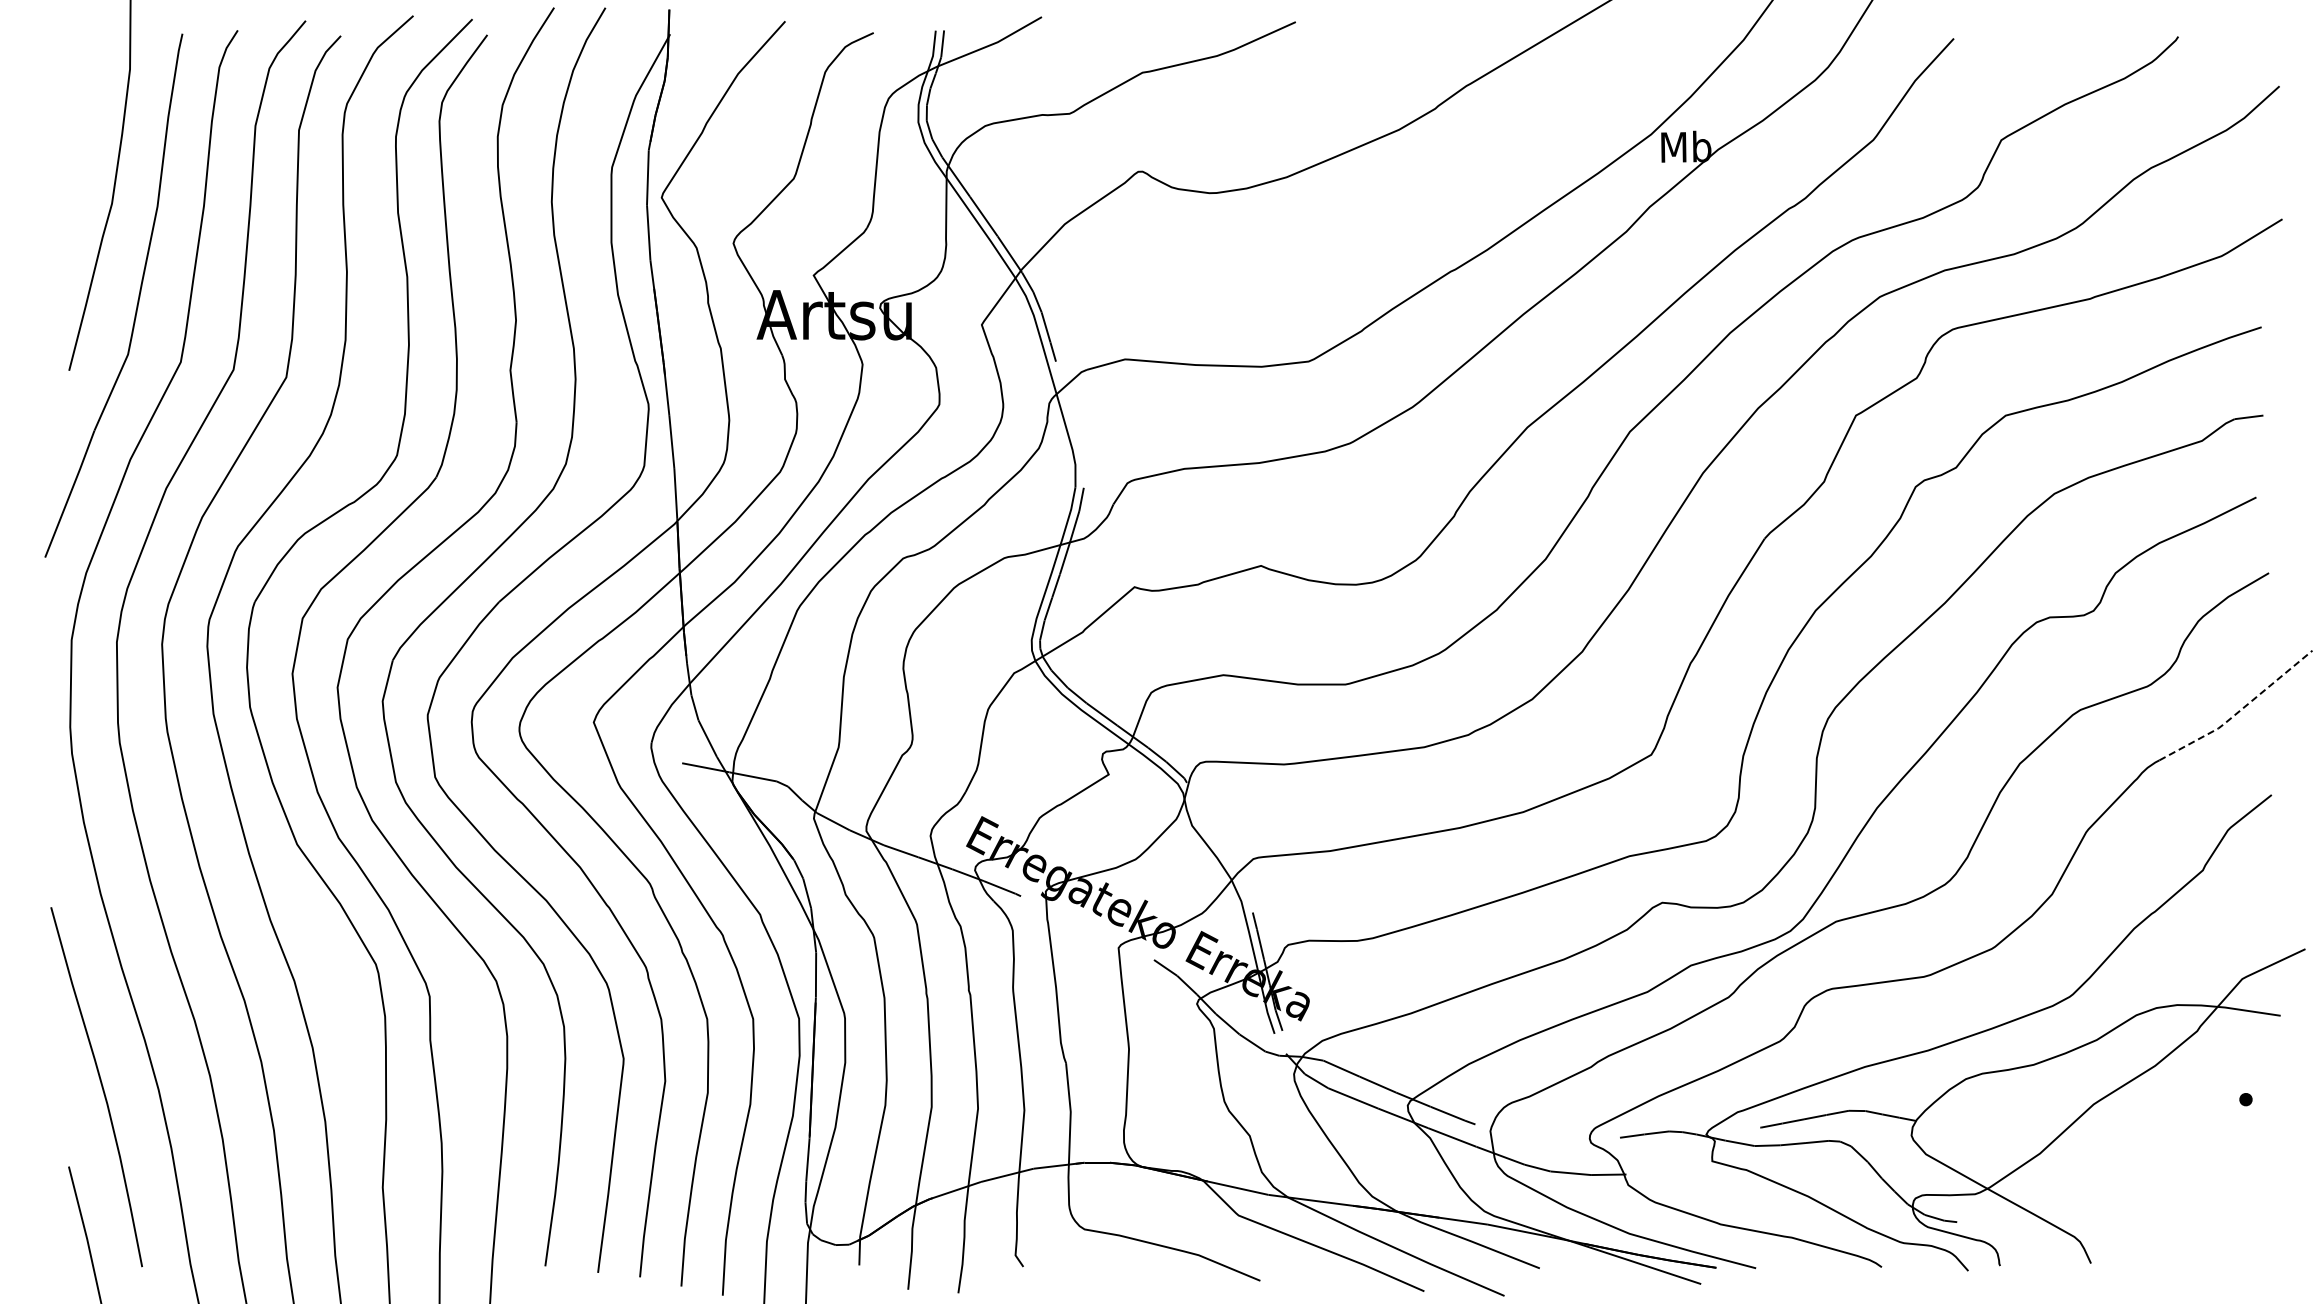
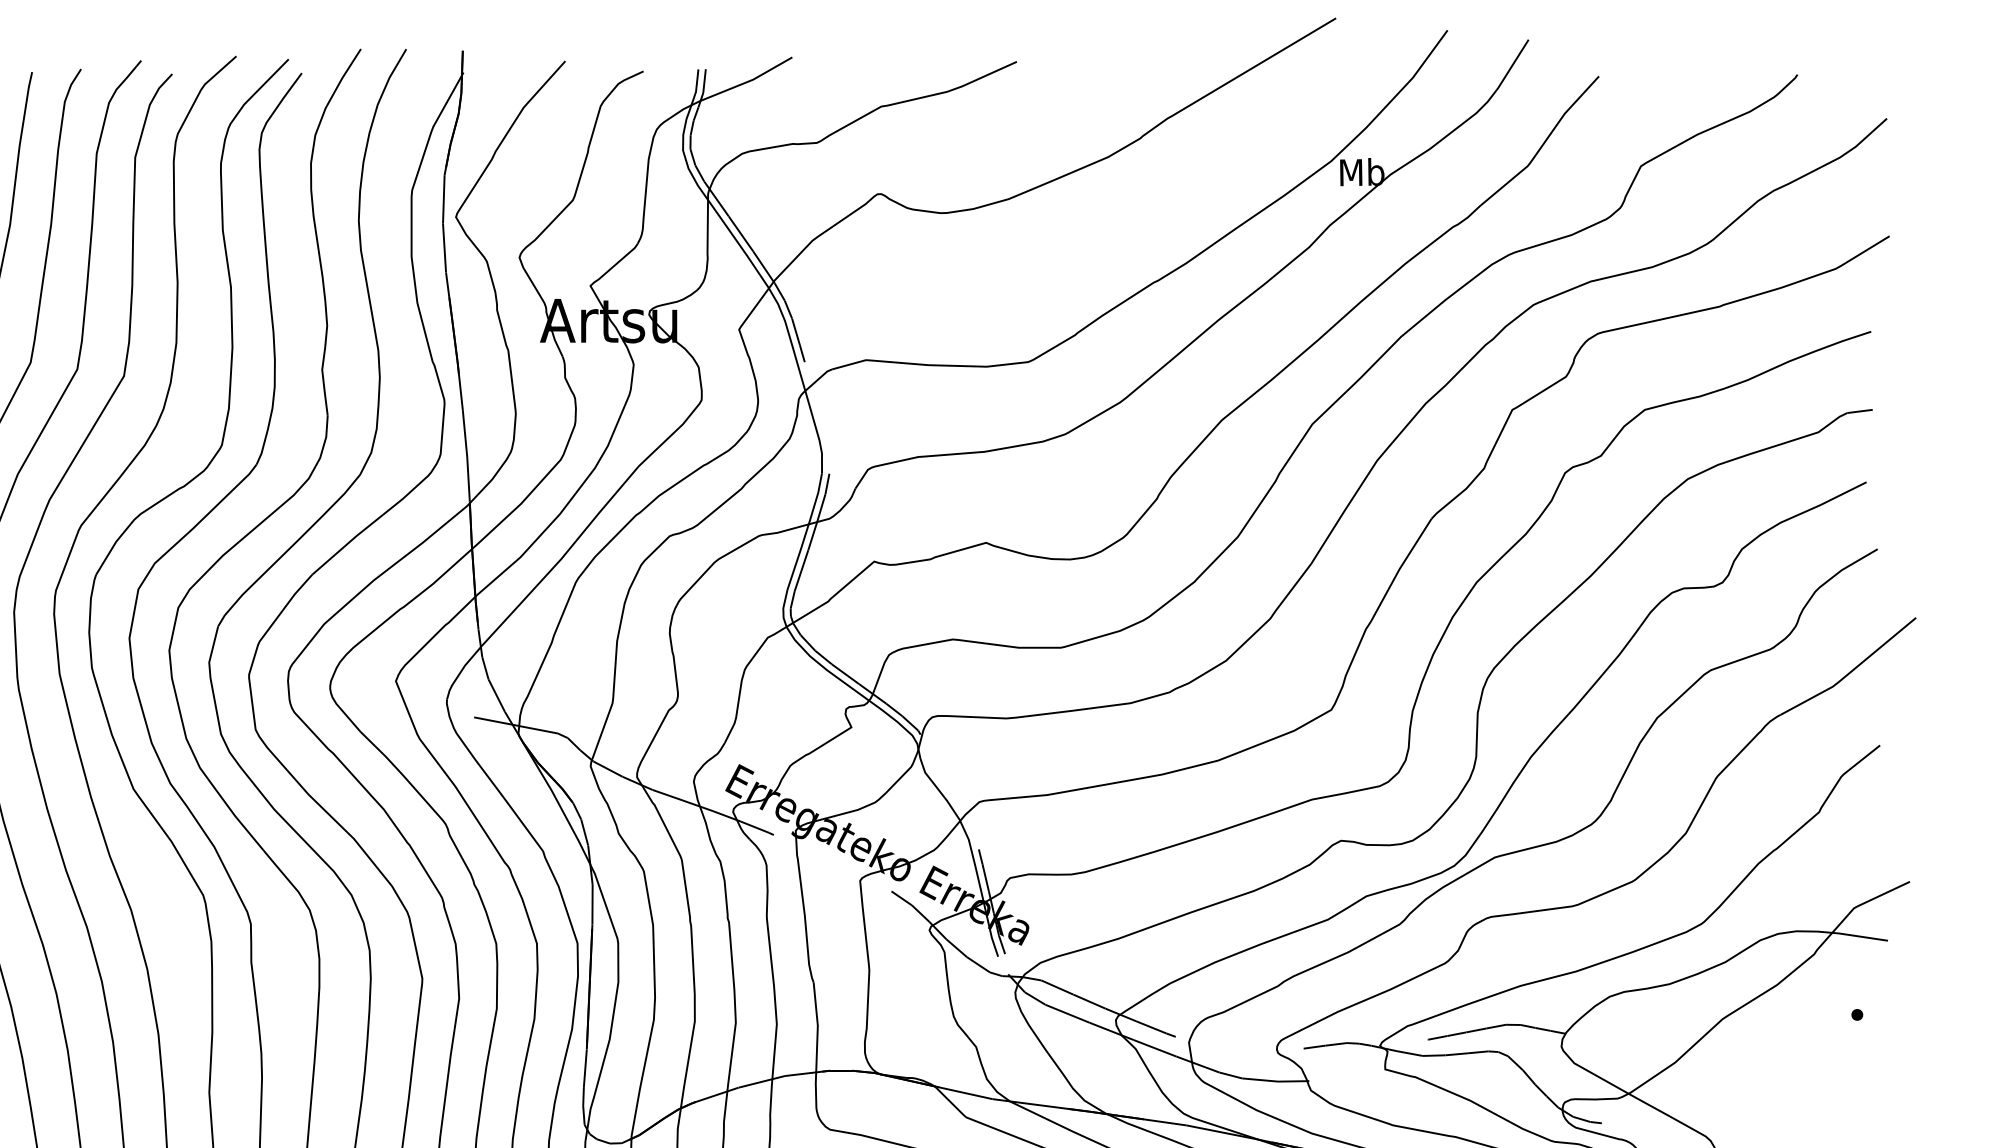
line: (2239, 711) -> (1851, 671), dashed -> solid

